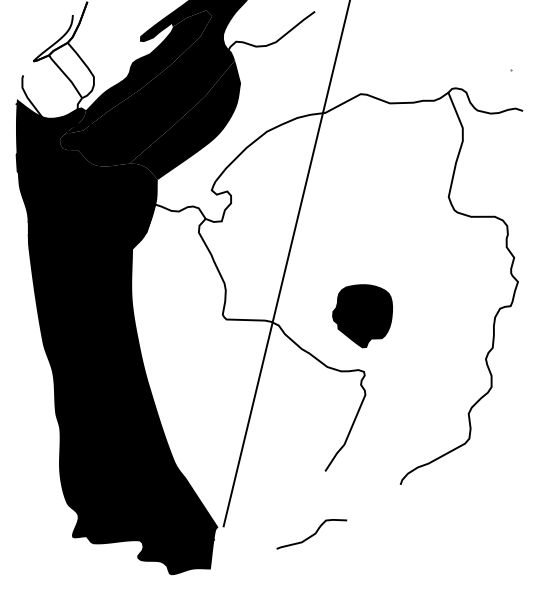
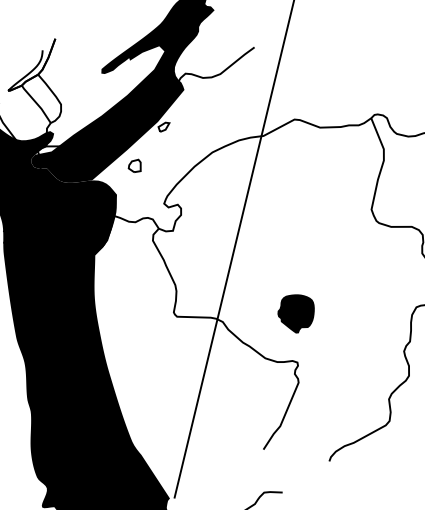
fill: (138, 72) -> (100, 100), removed
fill: (185, 120) -> (141, 142), removed
part: (362, 316) -> (296, 314), size x0.7

